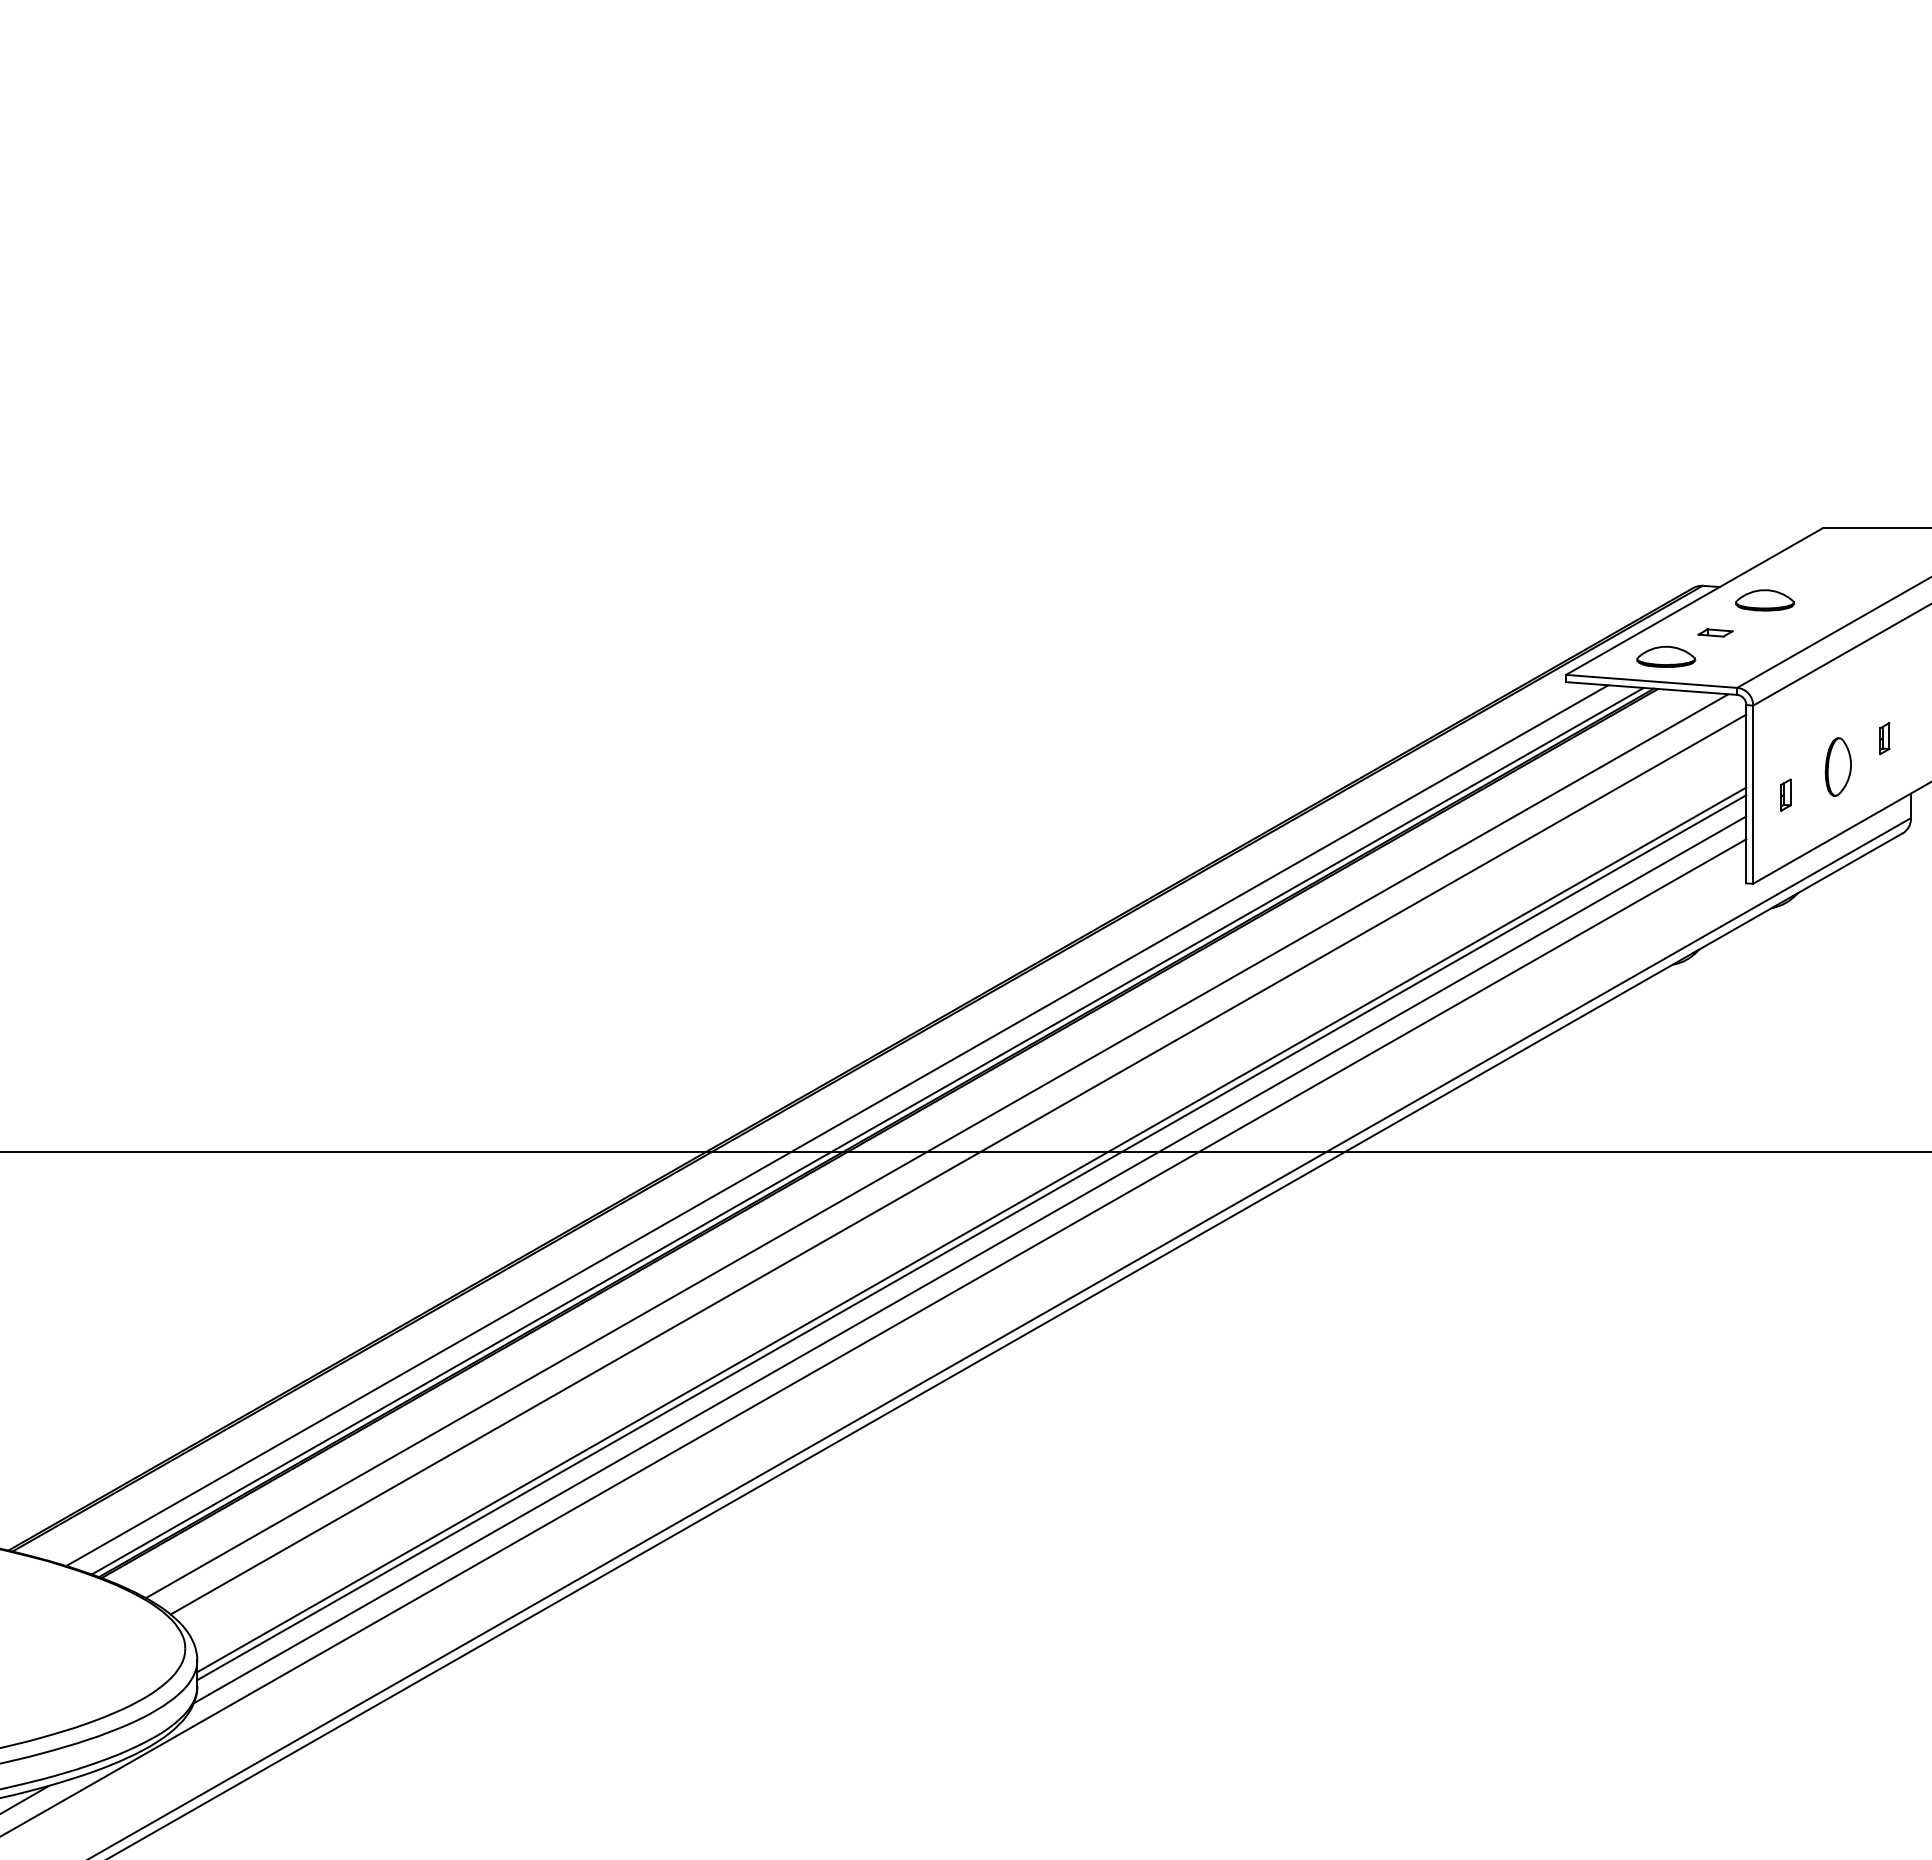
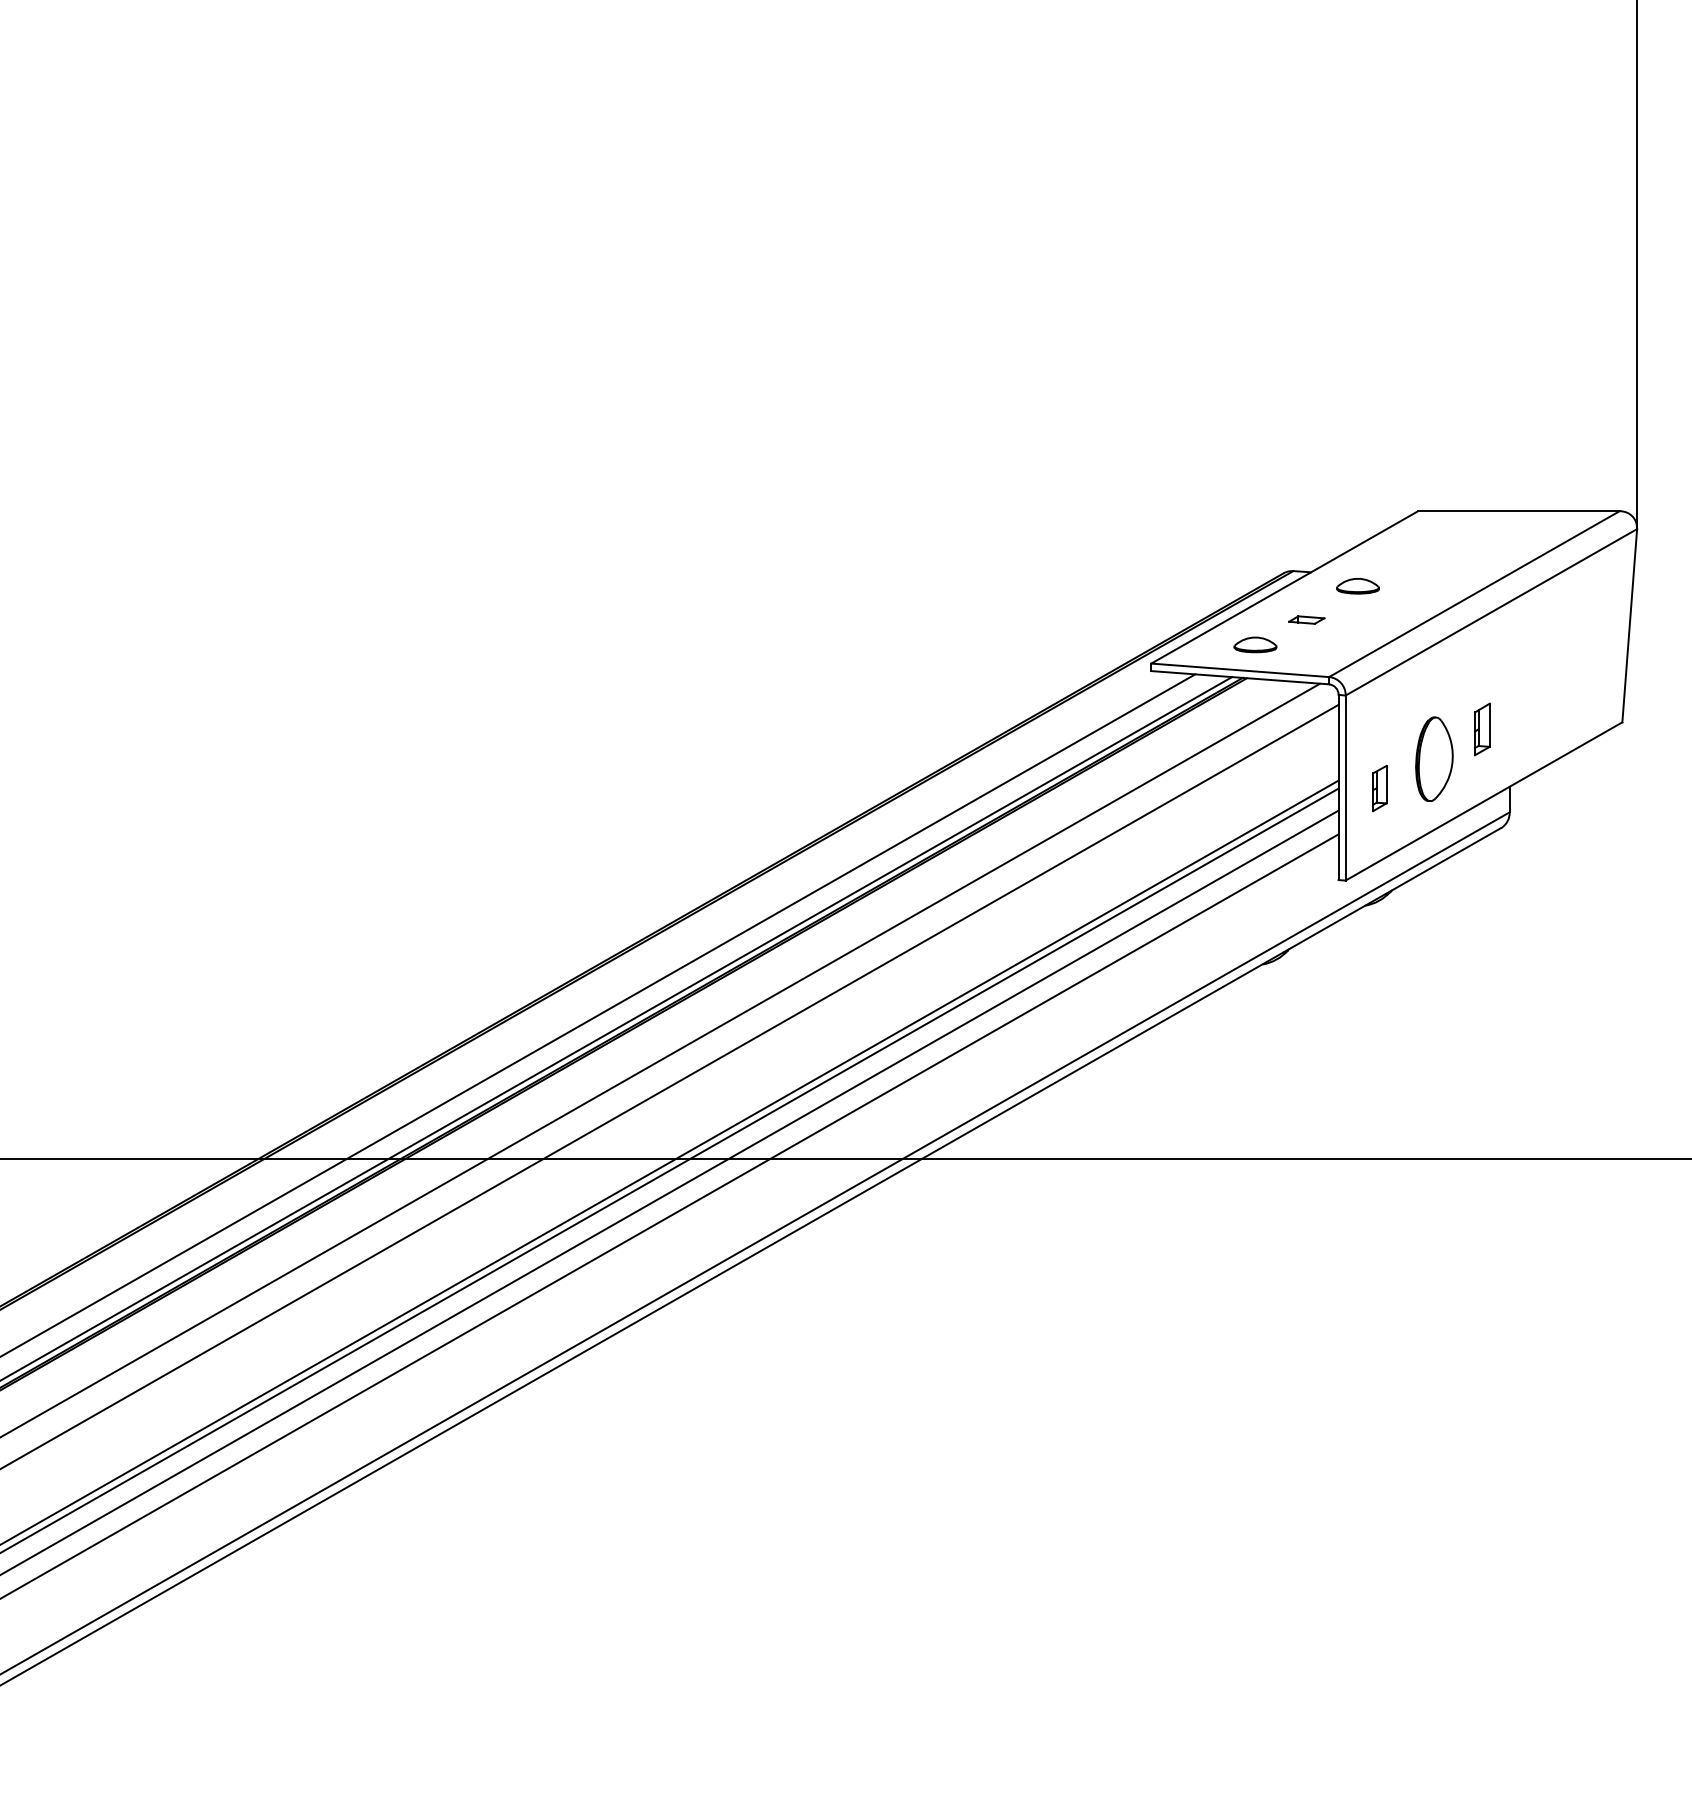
part: (1764, 600) -> (1357, 586), size x0.7
part: (1666, 656) -> (1255, 644), size x0.7
part: (1884, 738) -> (1482, 729), size x1.6
part: (1837, 766) -> (1433, 758), size x1.4
part: (1785, 794) -> (1379, 787), size x1.4

